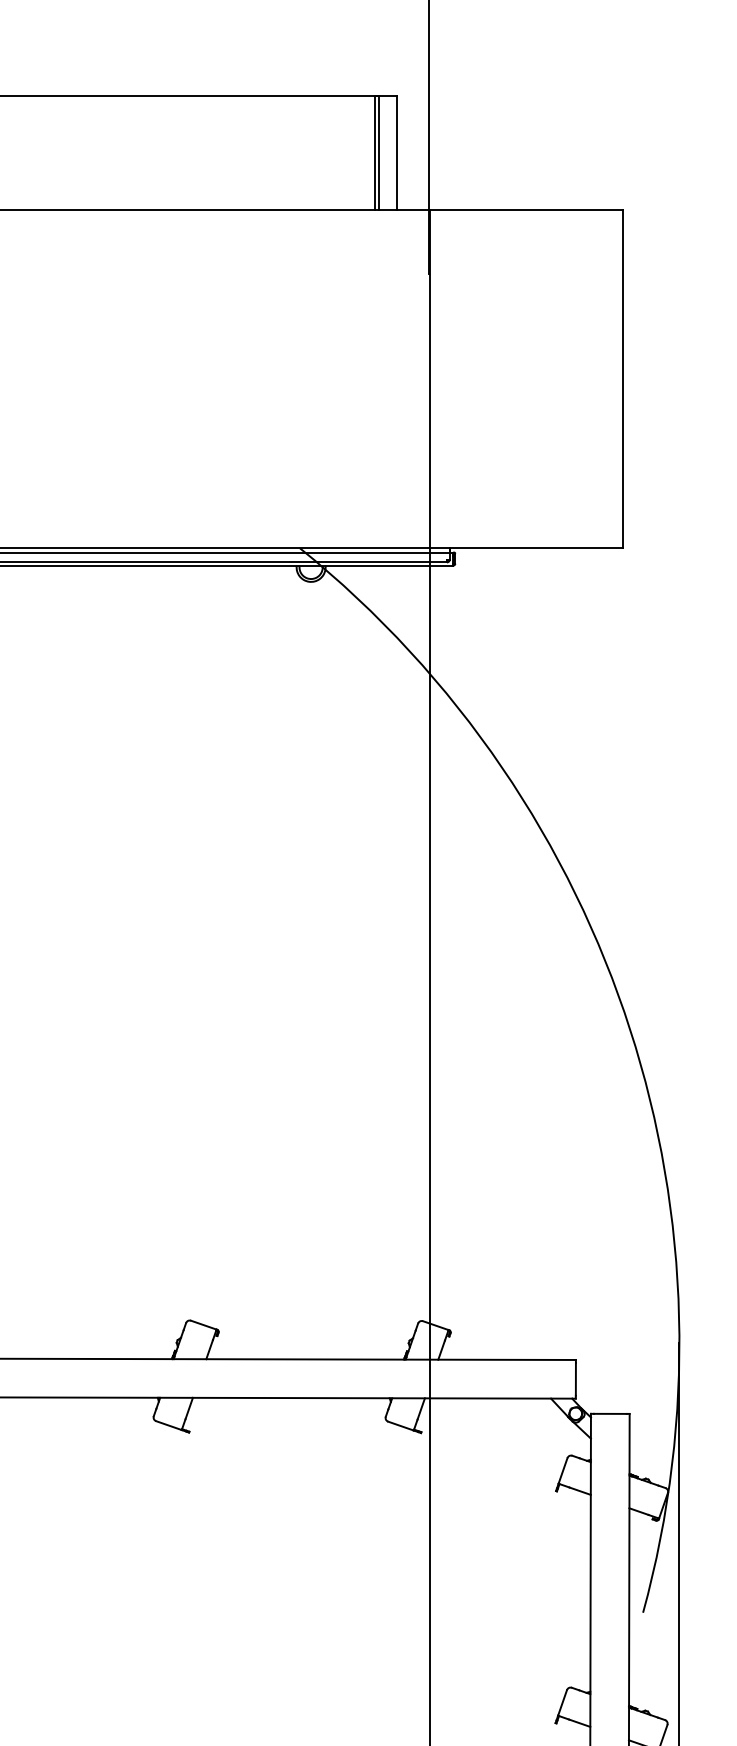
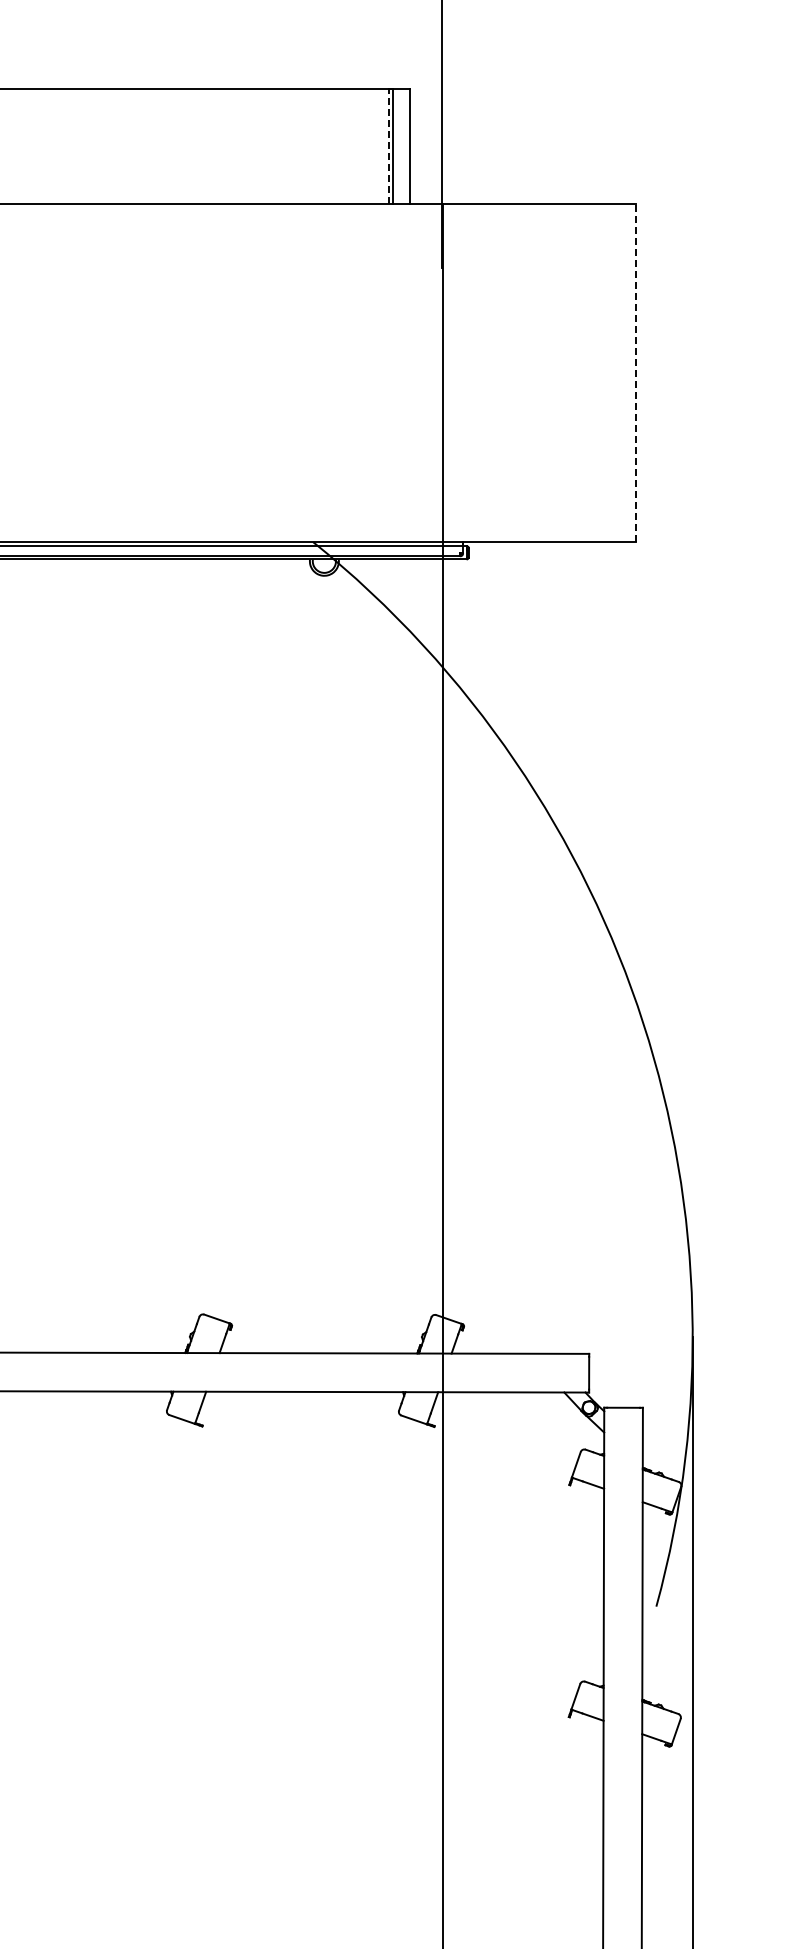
line: (375, 152) -> (388, 146), solid -> dashed
line: (623, 378) -> (636, 372), solid -> dashed

